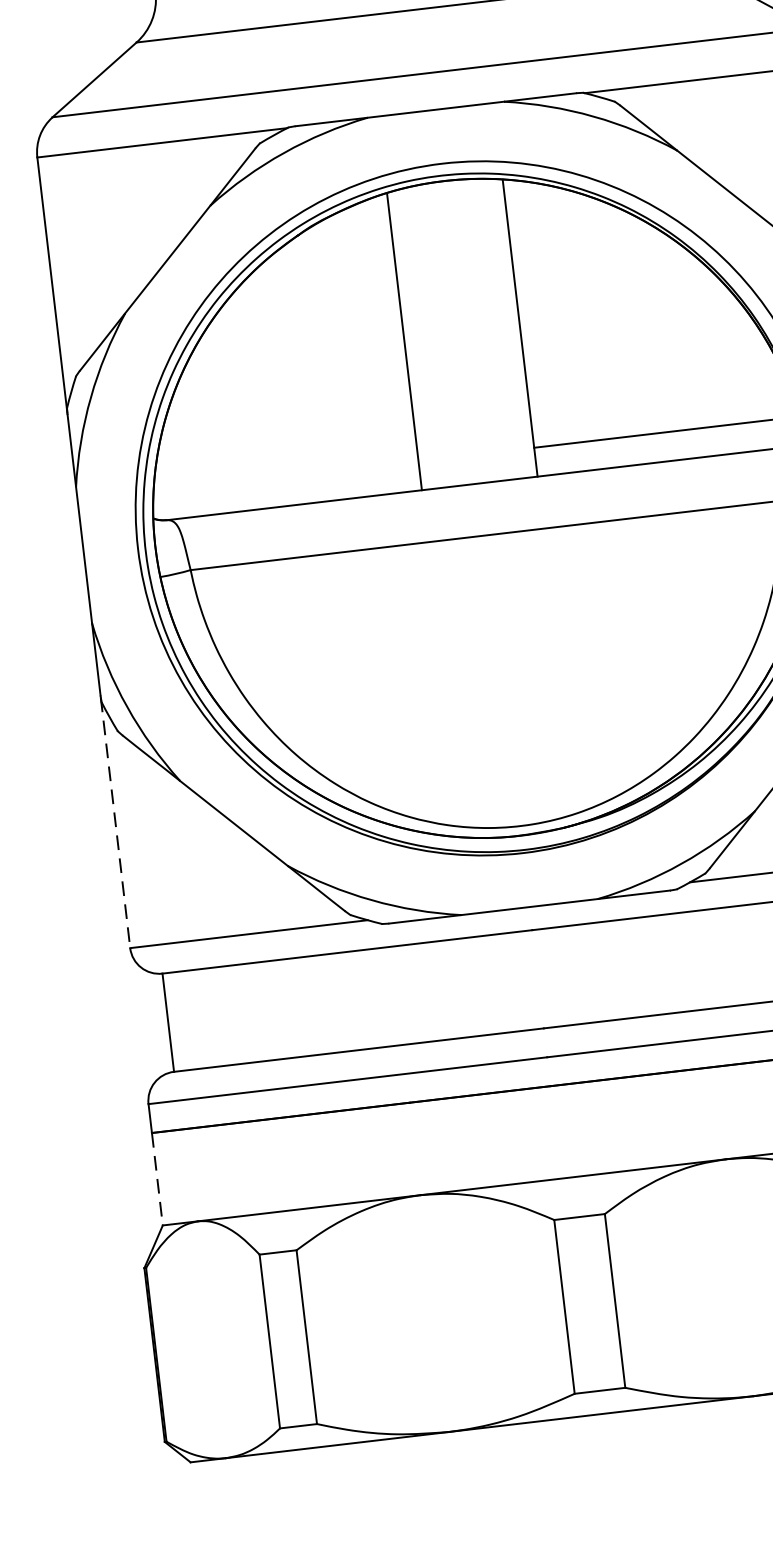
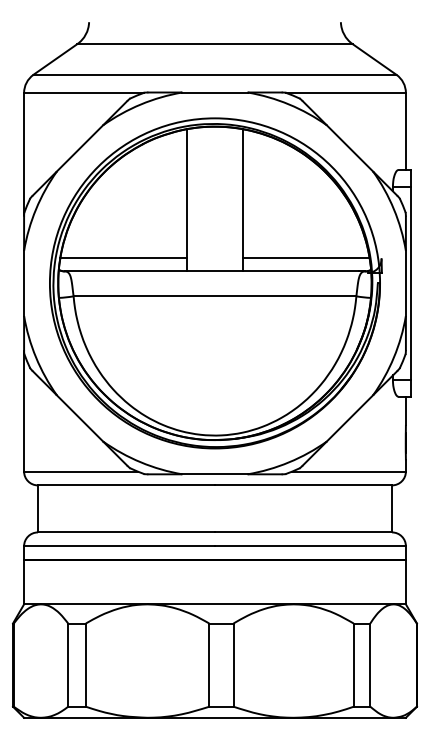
line: (285, 476) -> (123, 257), added
line: (116, 822) -> (24, 411), dashed -> solid
line: (158, 1179) -> (24, 582), dashed -> solid

